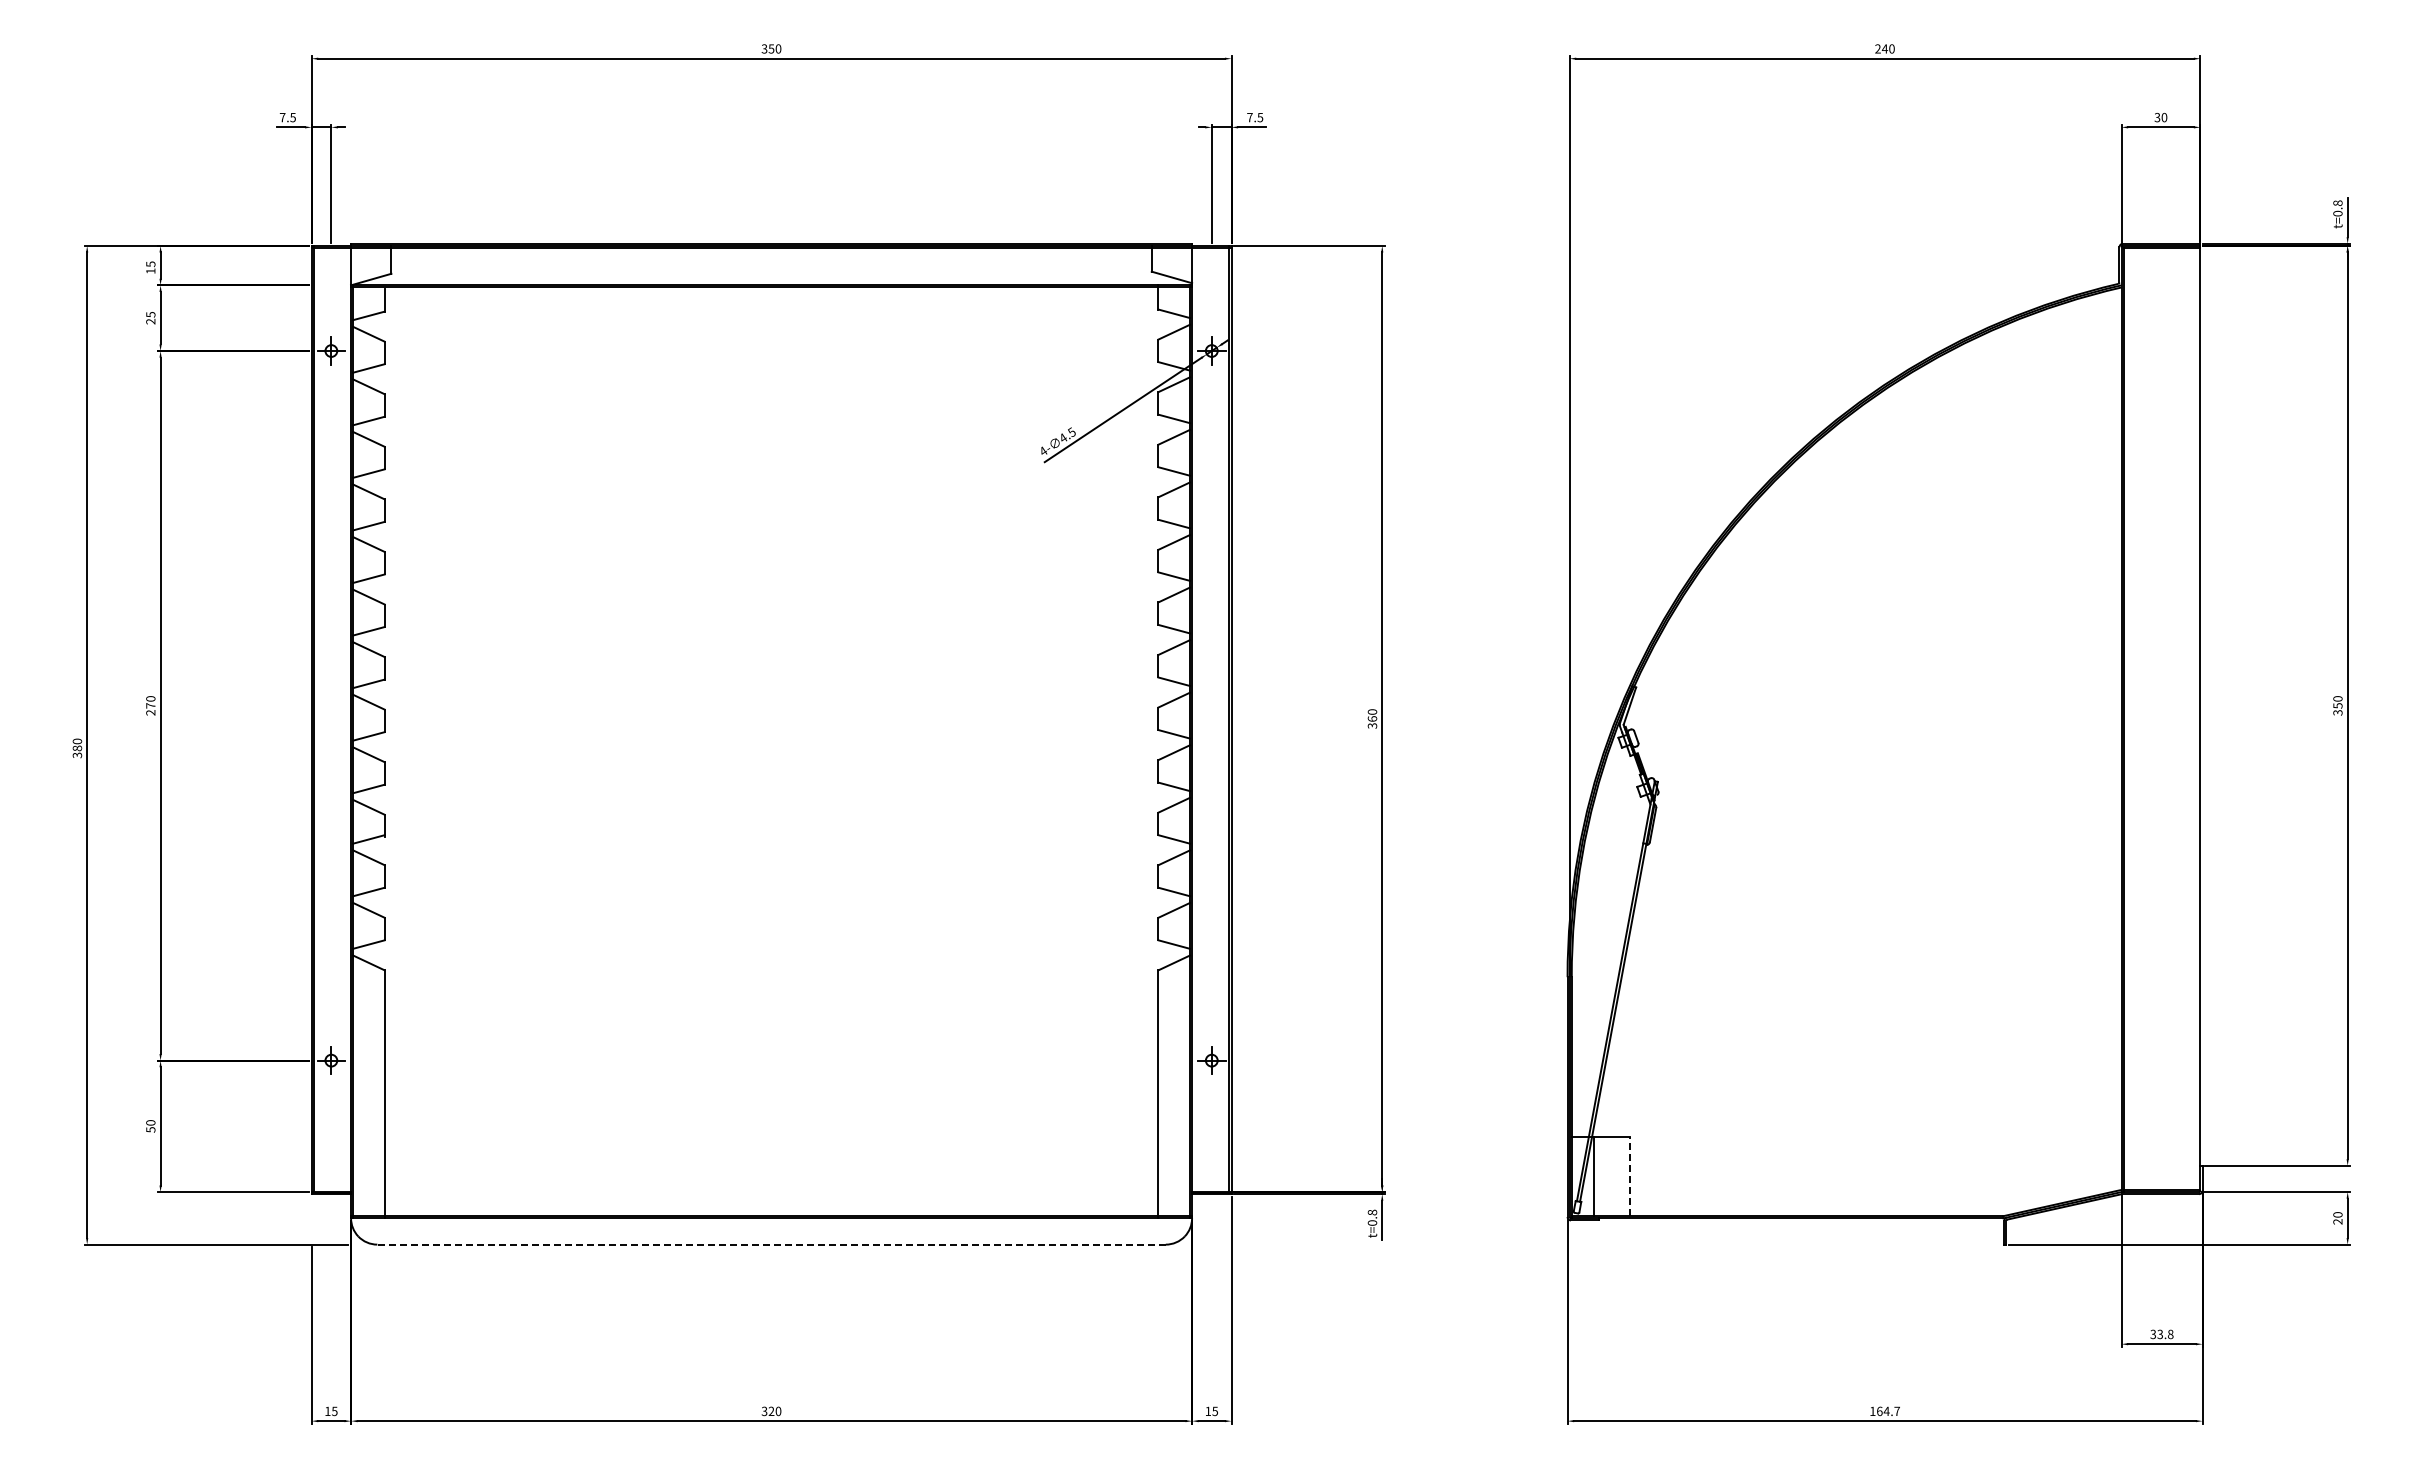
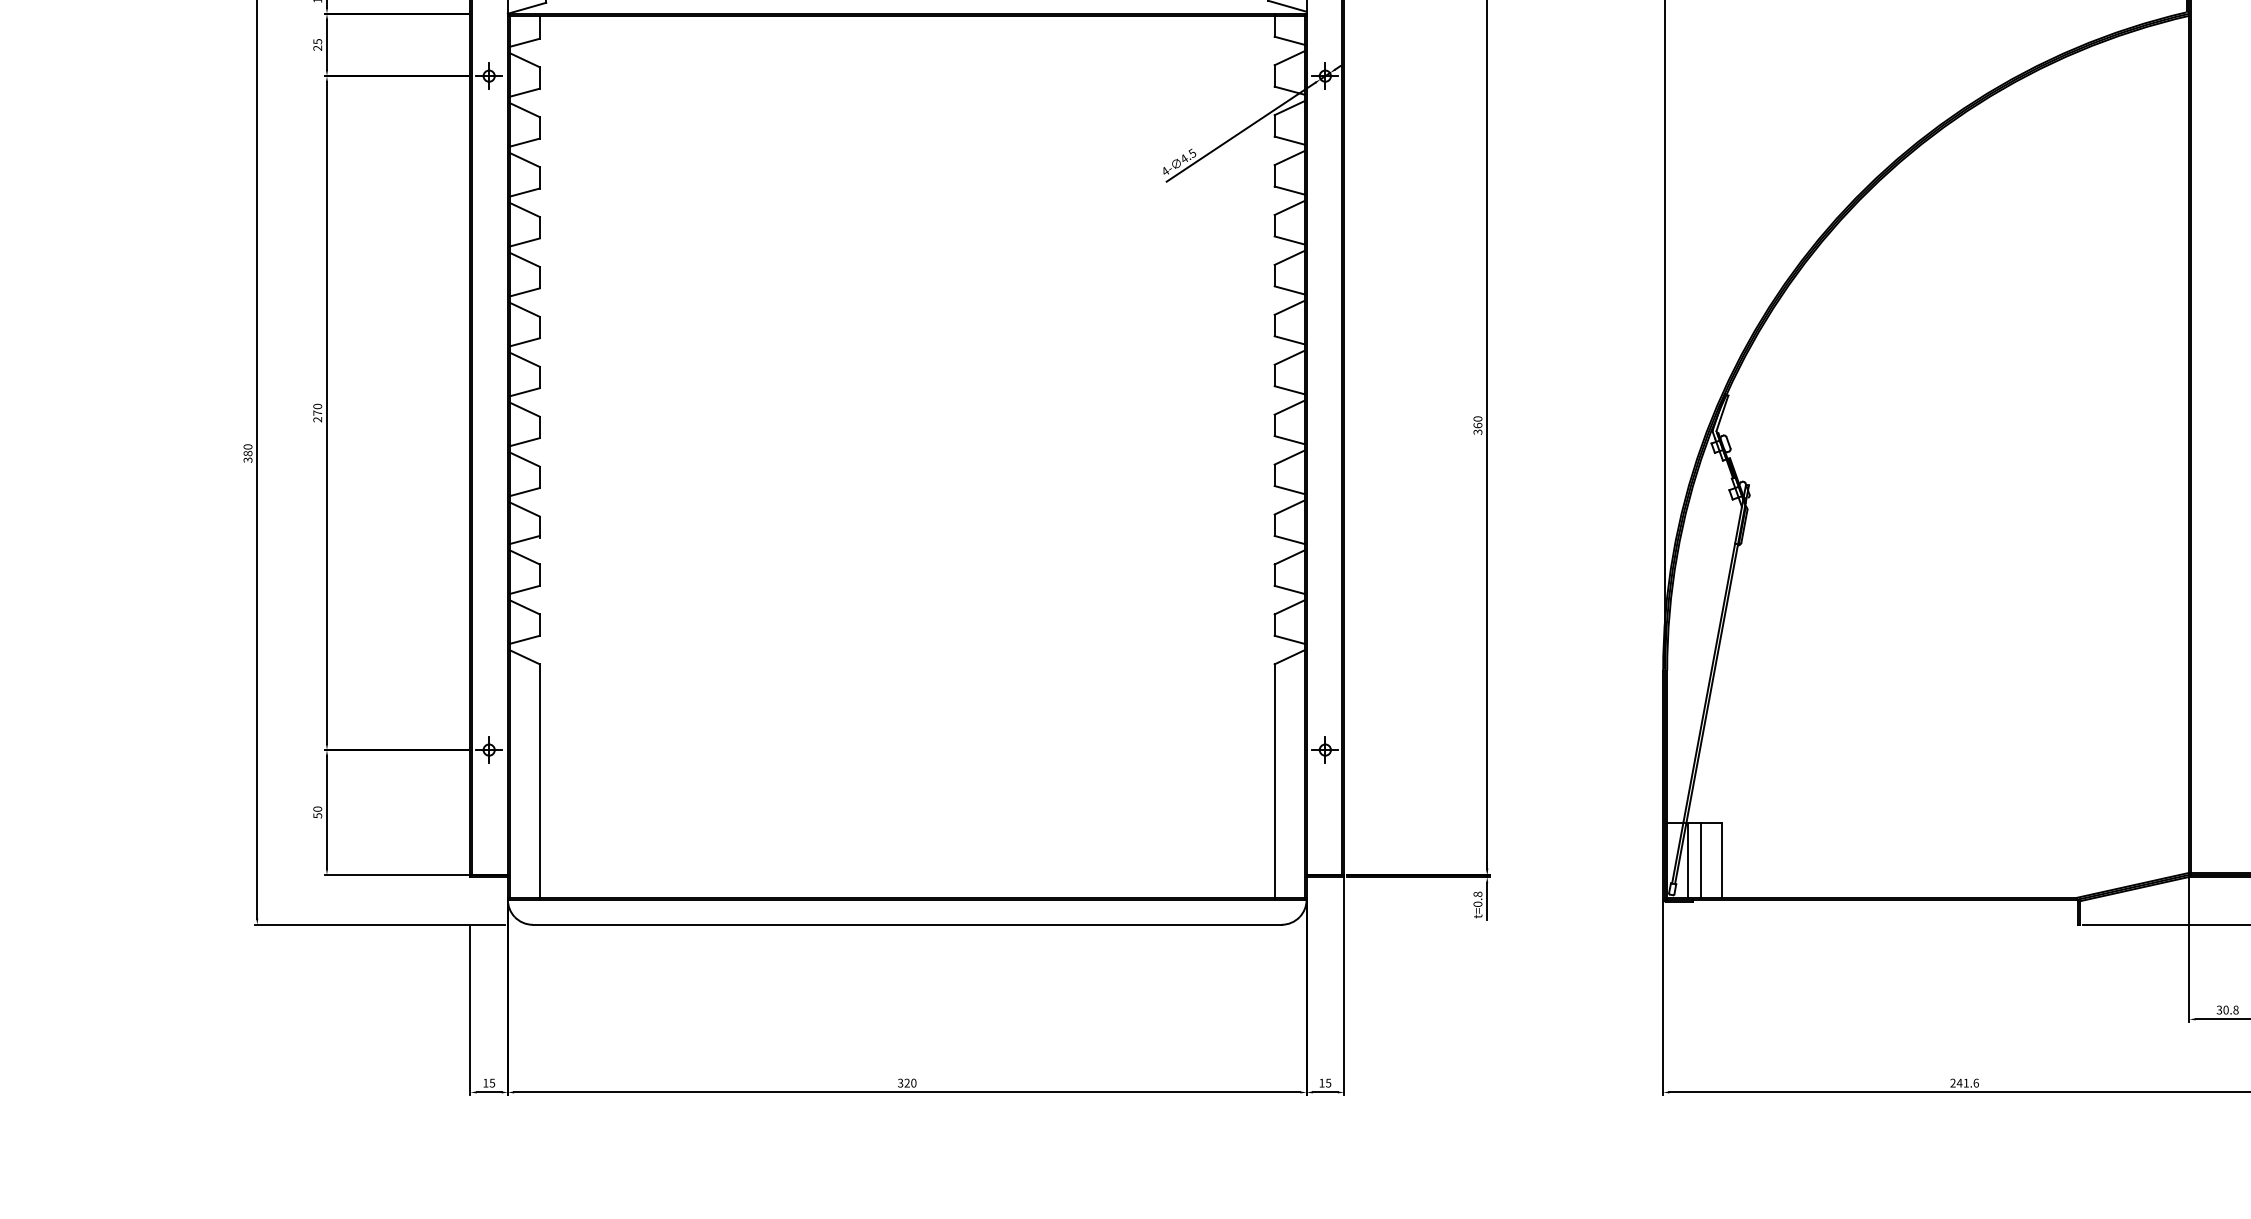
line: (1607, 1176) -> (1701, 860), added
line: (1629, 1176) -> (1722, 860), dashed -> solid
line: (771, 1244) -> (907, 924), dashed -> solid
text: (2160, 1334) -> (2226, 1010), 33.8 -> 30.8
text: (1885, 1411) -> (1965, 1083), 164.7 -> 241.6

